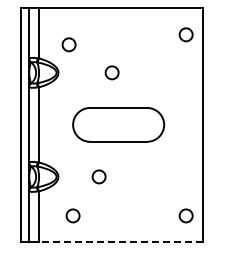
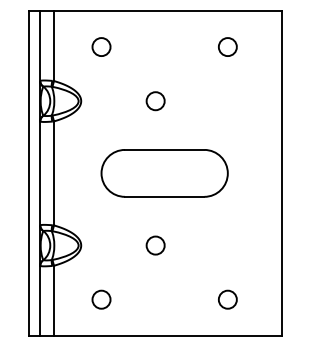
circle: (185, 34) -> (226, 46), moved
circle: (68, 44) -> (100, 46), moved
circle: (98, 176) -> (154, 245), moved
circle: (185, 215) -> (226, 299), moved
line: (120, 241) -> (167, 335), dashed -> solid

